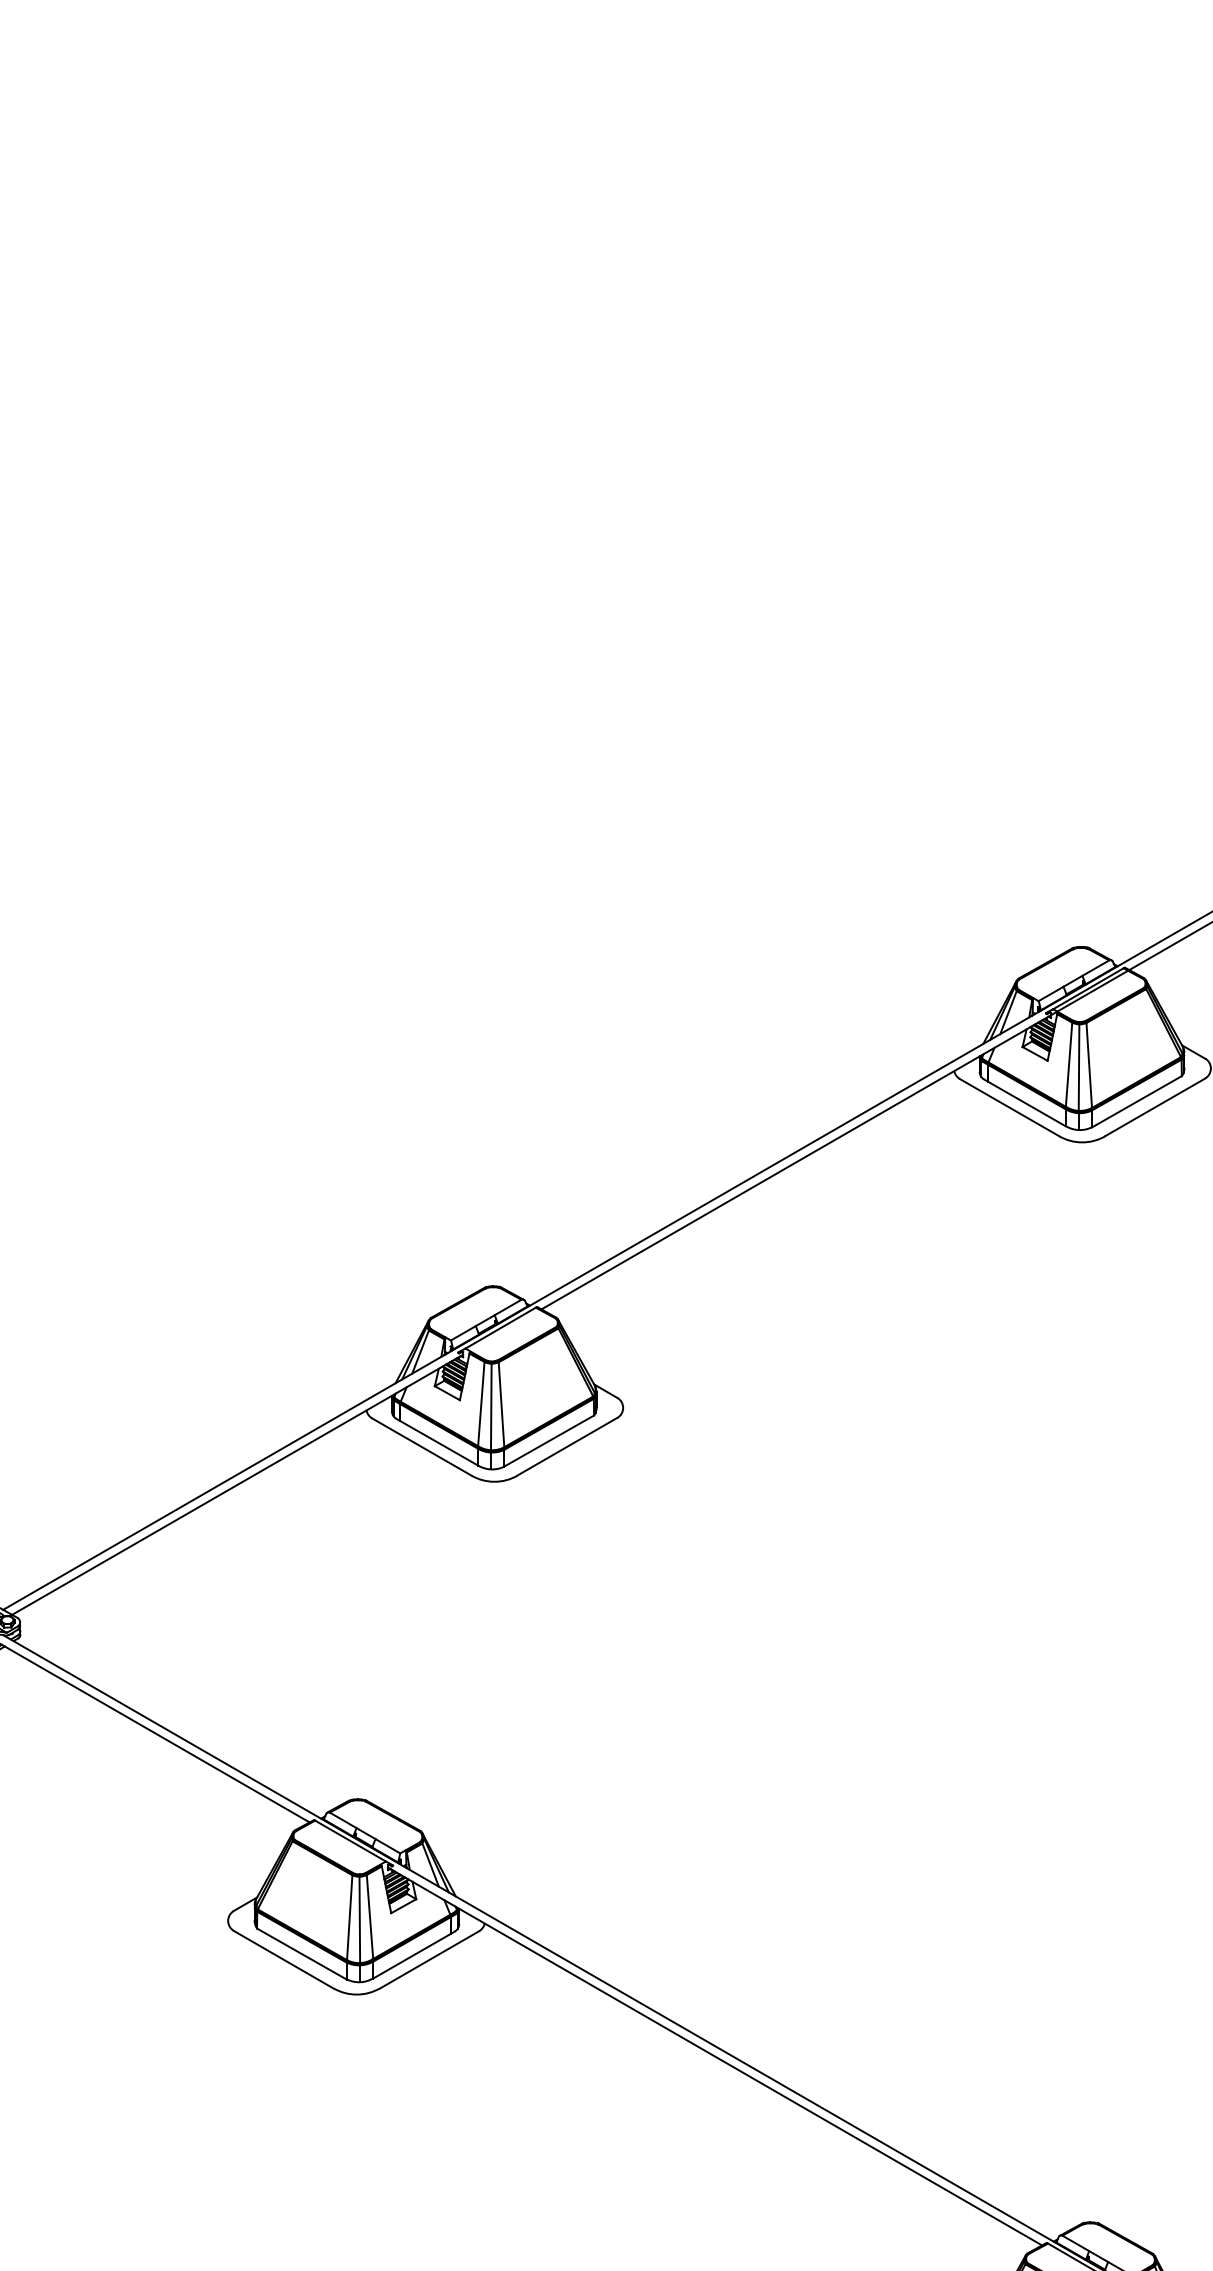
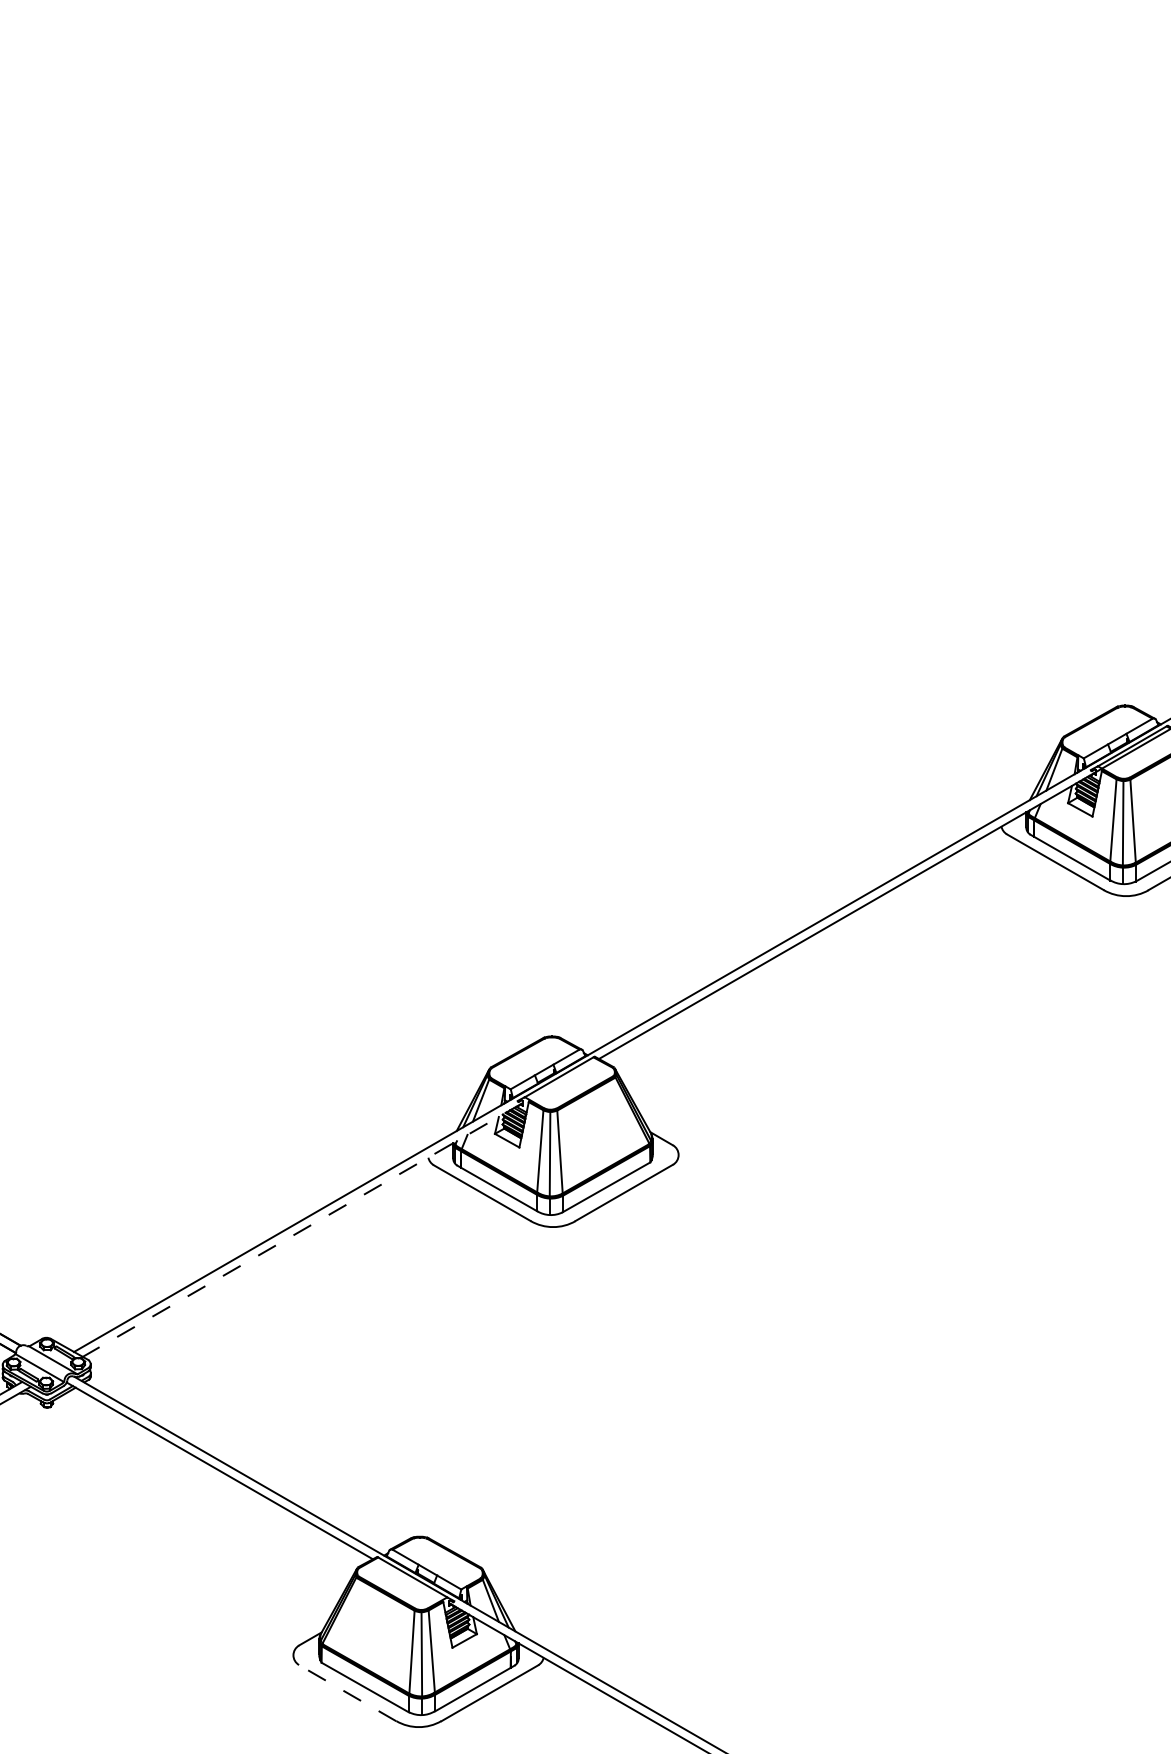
line: (237, 1485) -> (302, 1230), solid -> dashed
line: (283, 1959) -> (347, 1692), solid -> dashed

